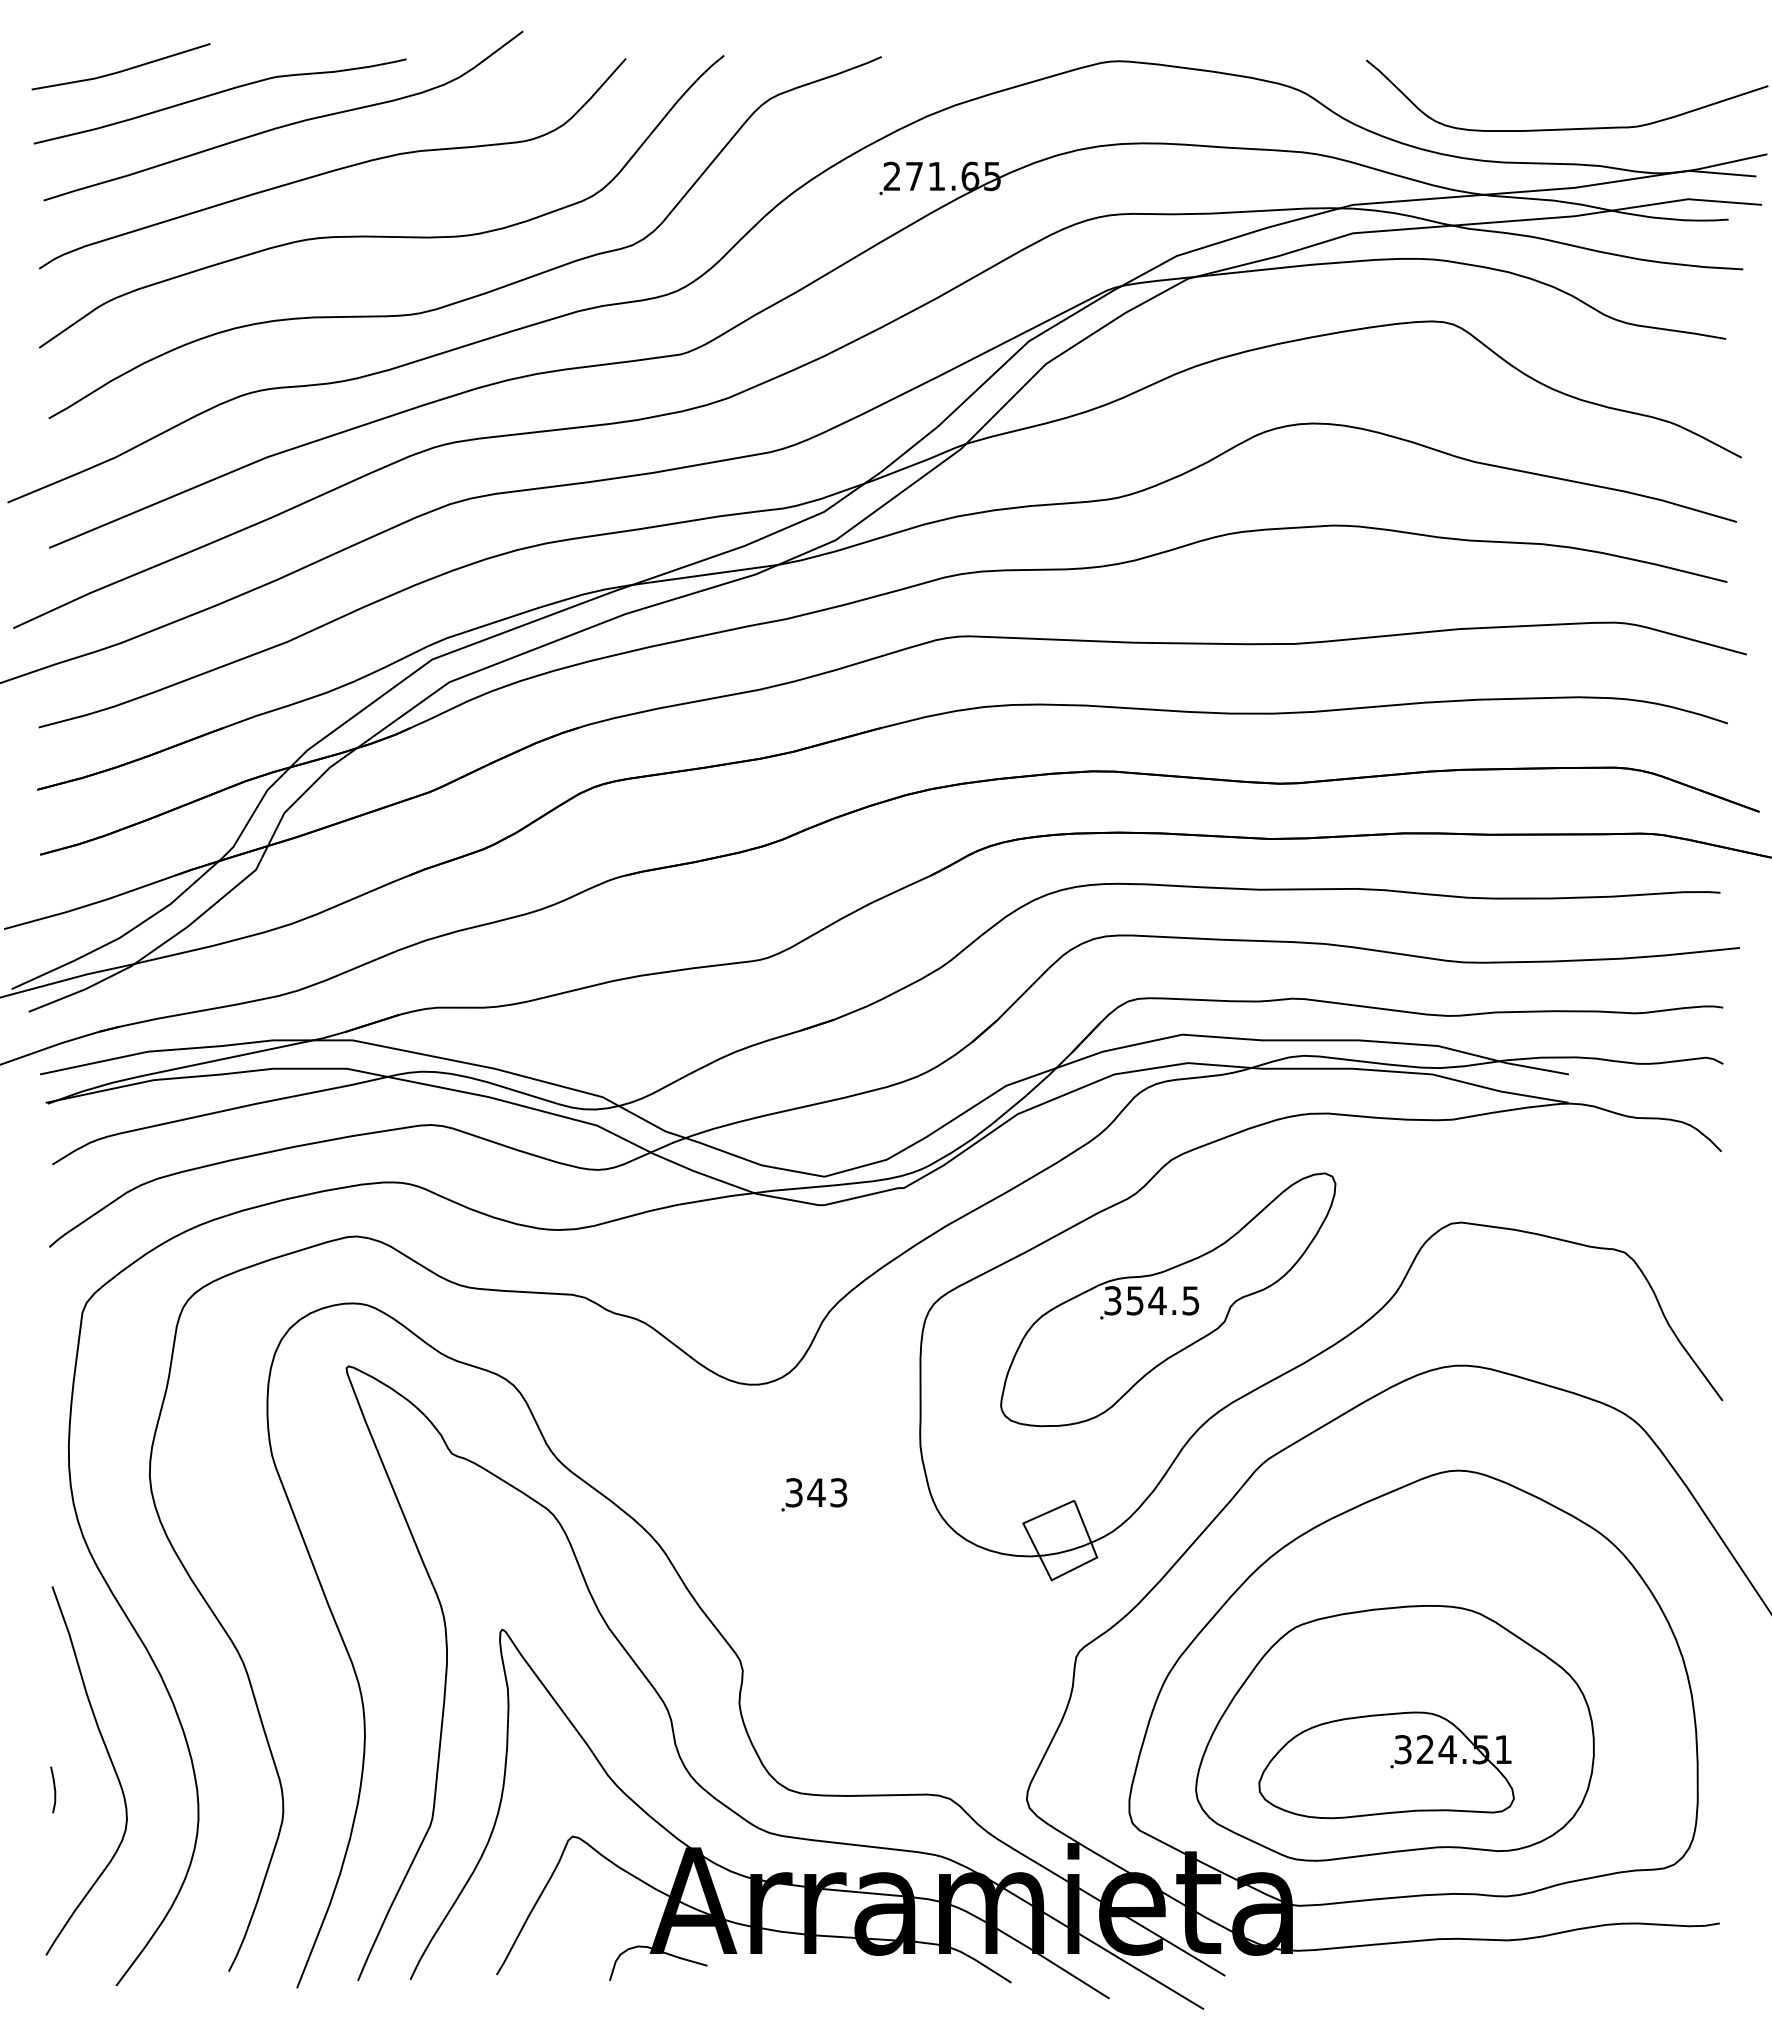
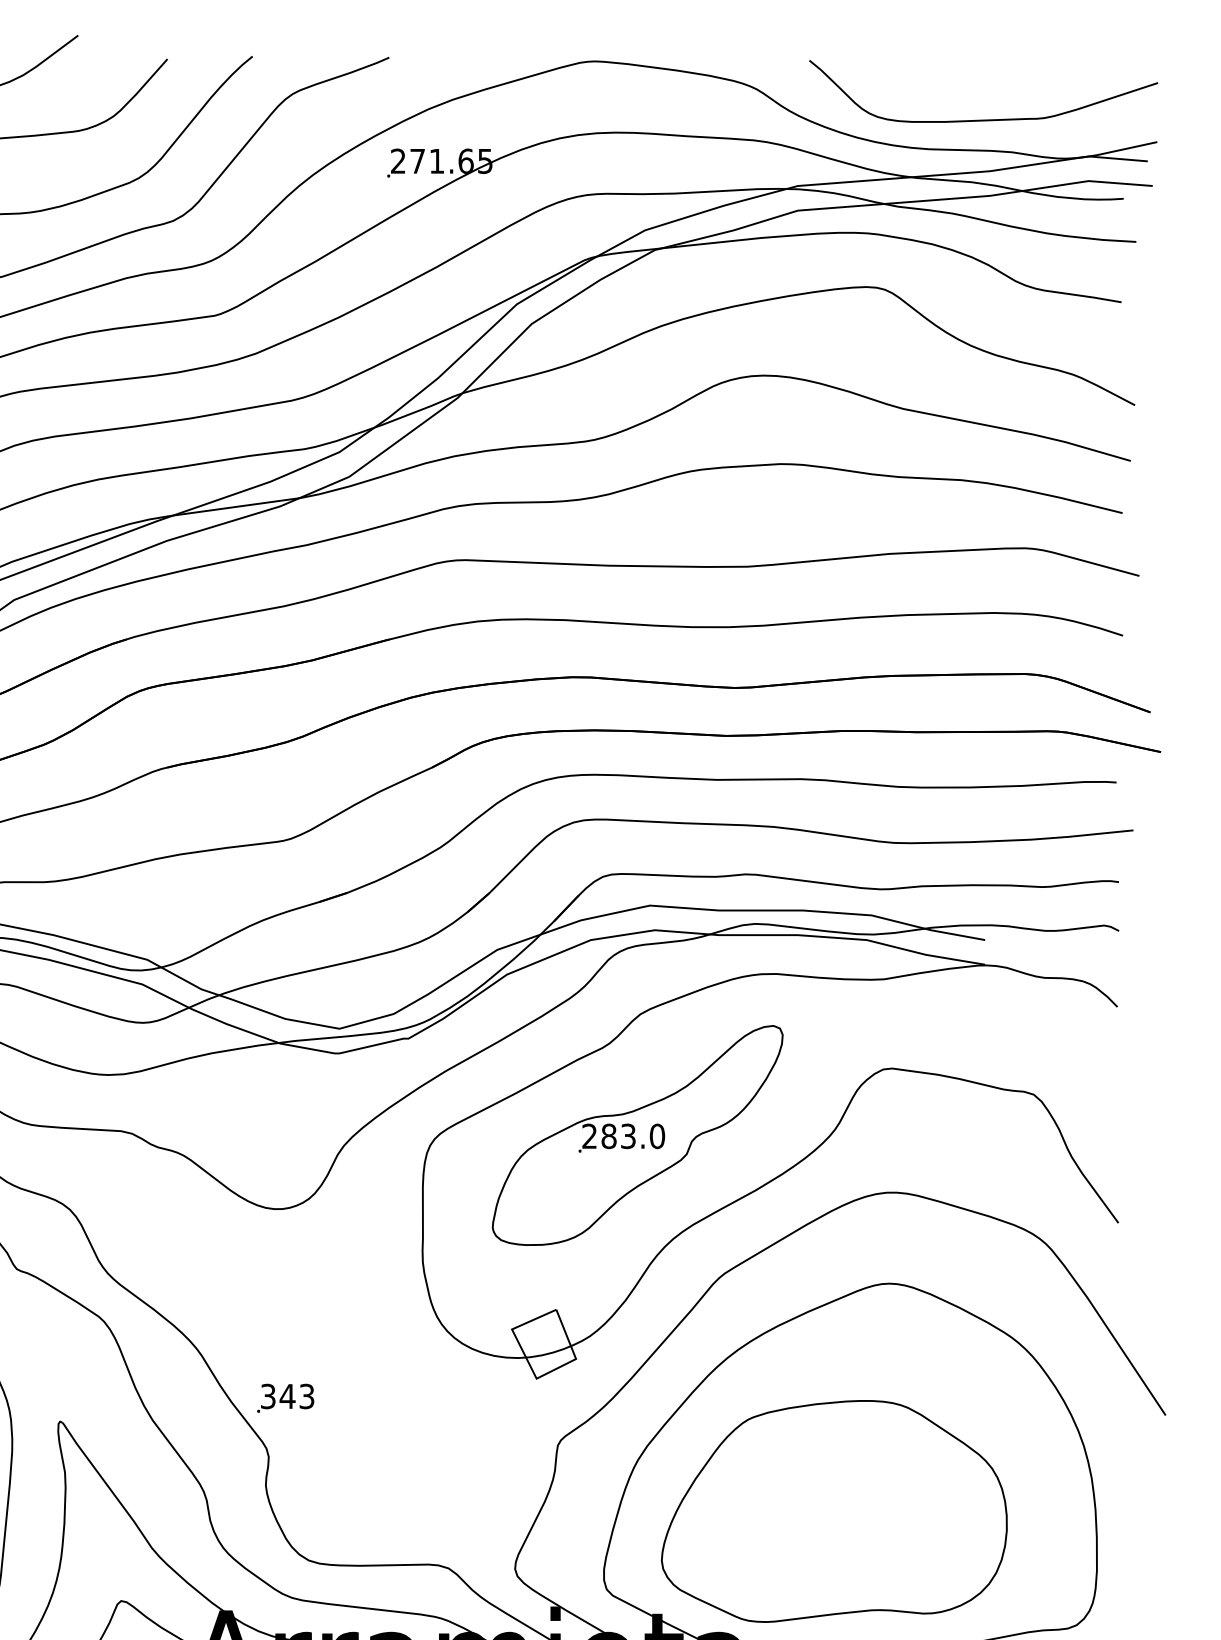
text: (1151, 1300) -> (623, 1136), 354.5 -> 283.0
part: (814, 1494) -> (285, 1398), moved
part: (1386, 1765) -> (826, 1539), removed

